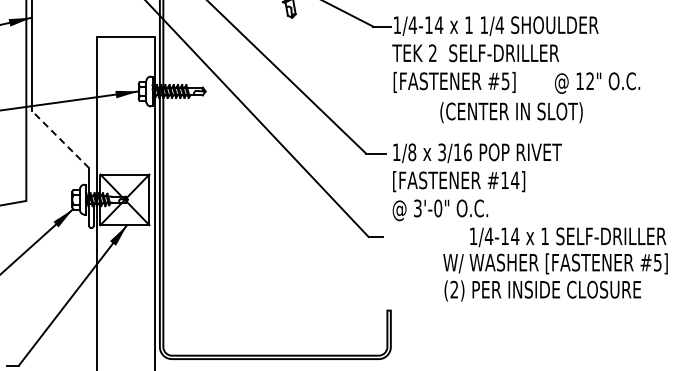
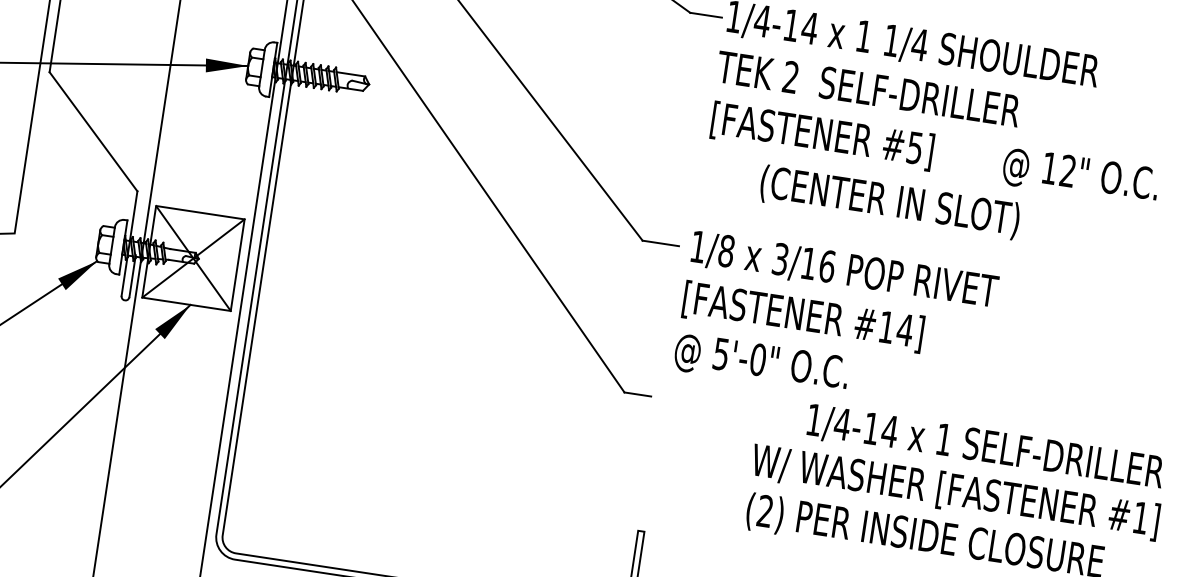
text: (511, 112) -> (889, 202), moved
line: (60, 139) -> (93, 131), dashed -> solid
text: (417, 207) -> (720, 352), 3'-0" -> 5'-0"
text: (657, 262) -> (1140, 517), #5] -> #1]

